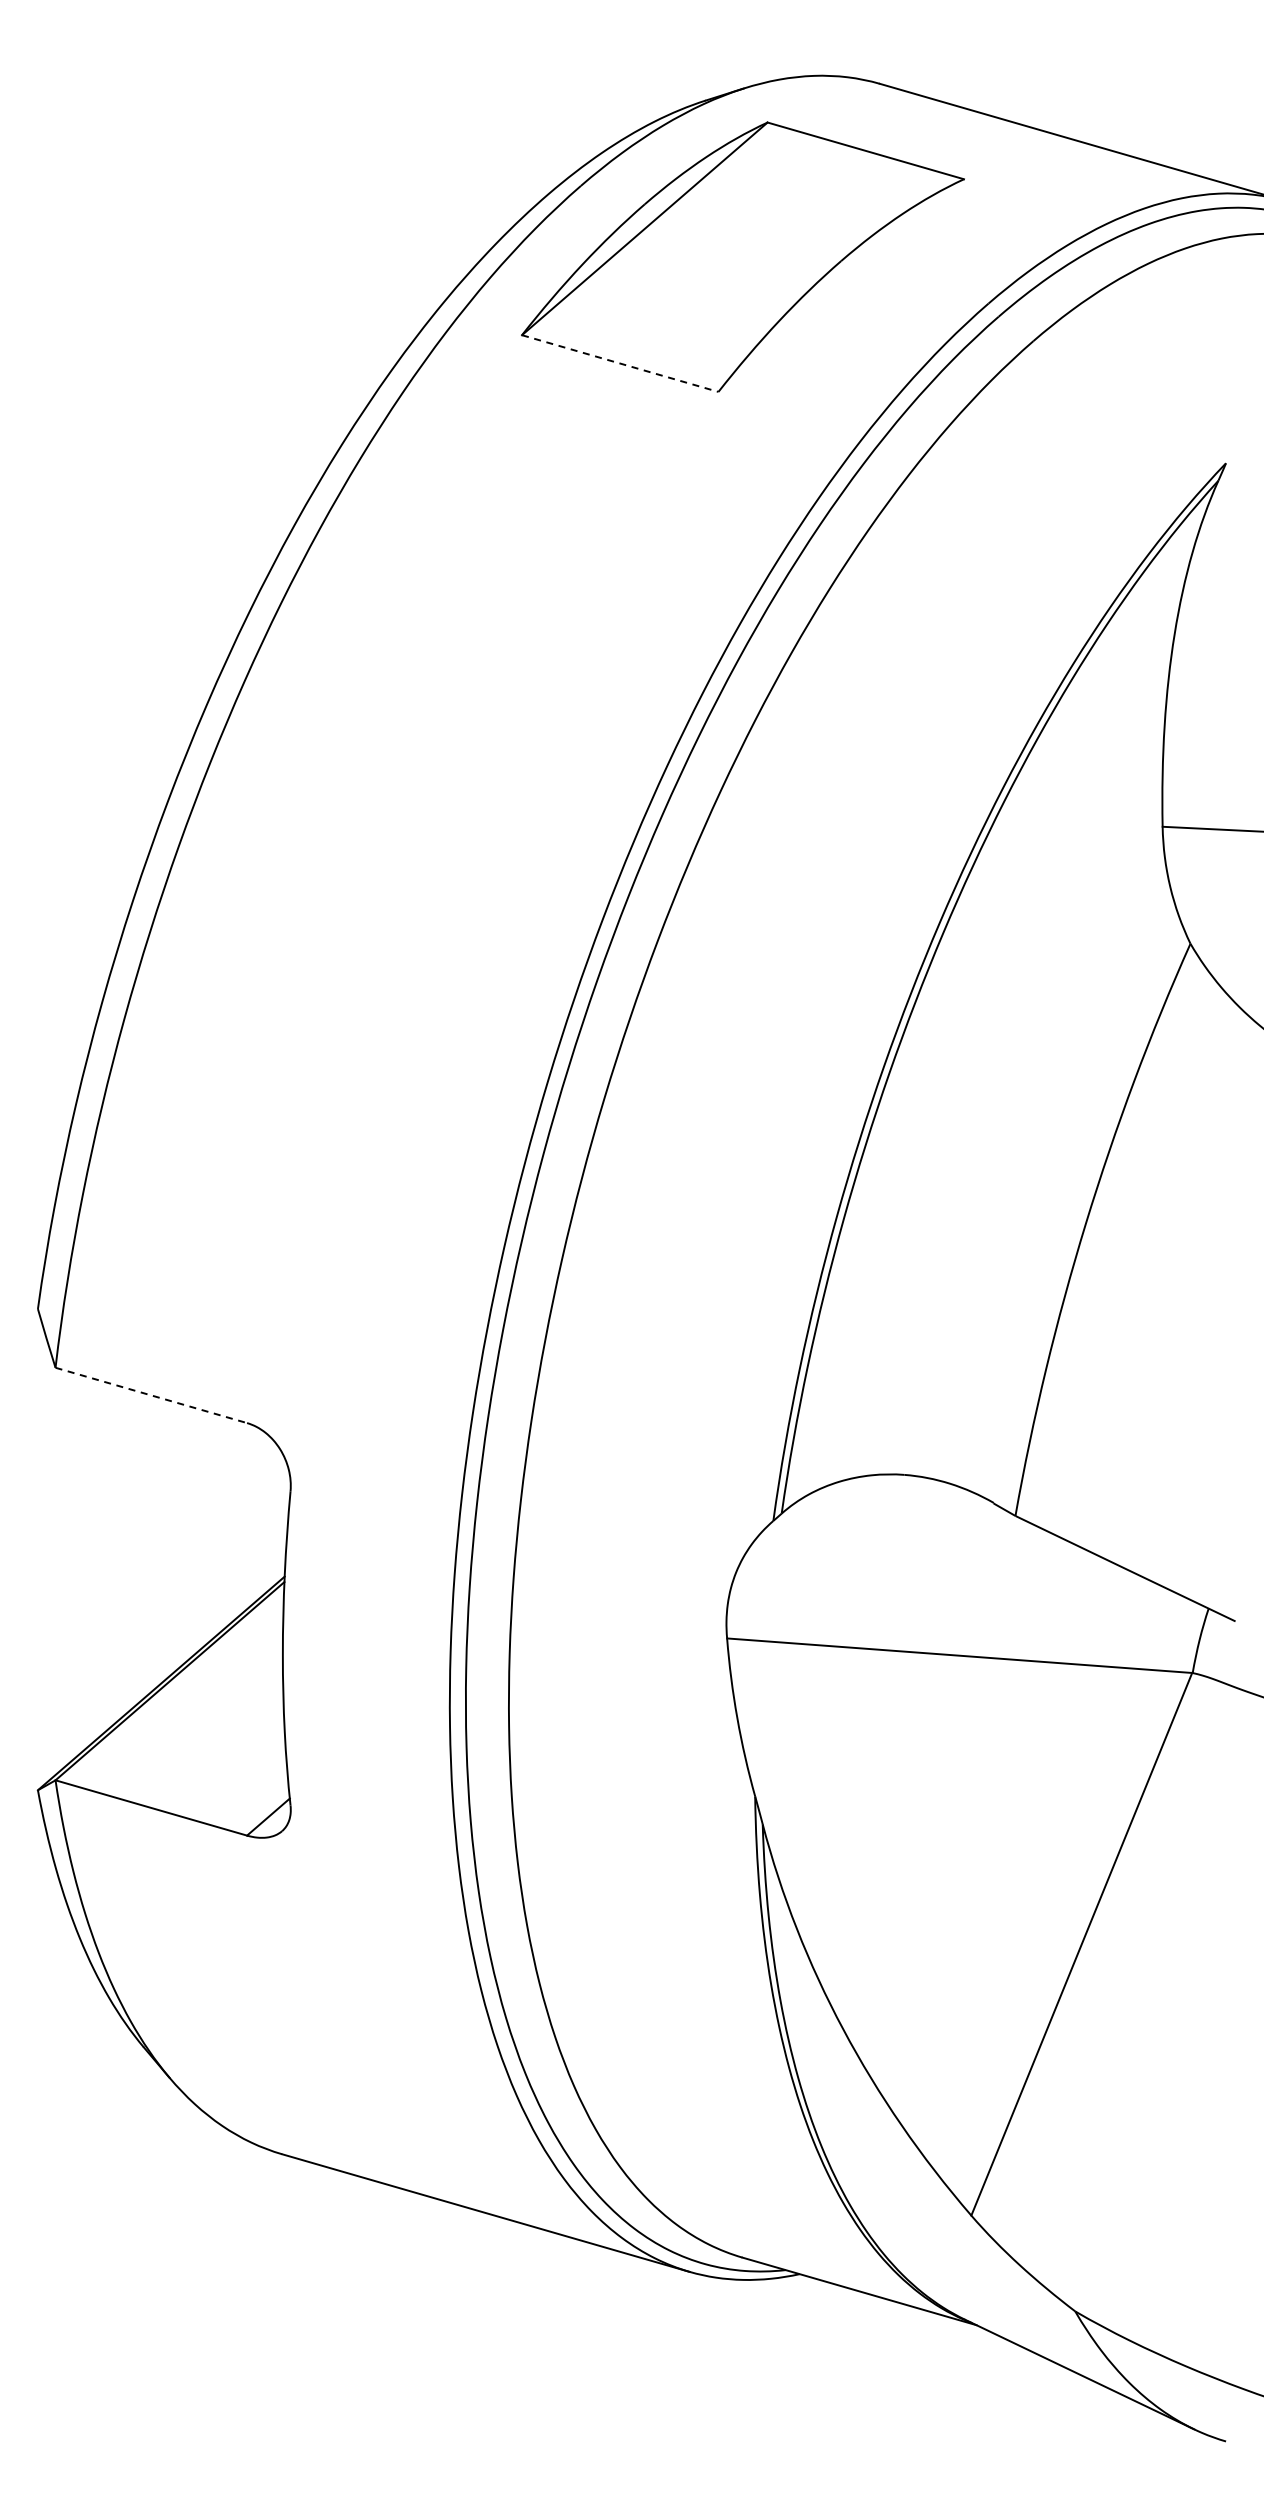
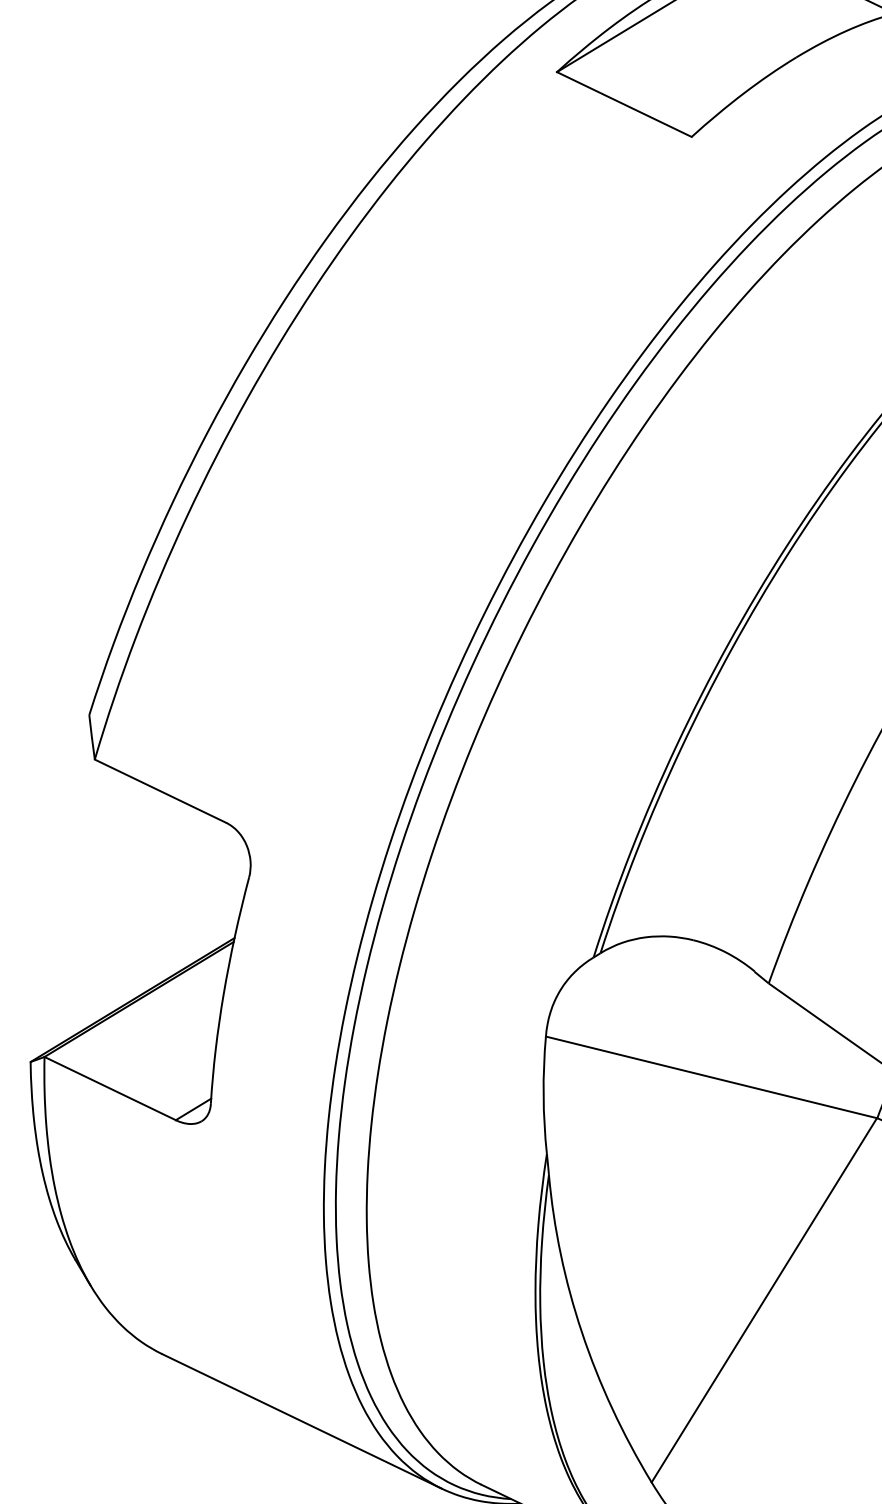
line: (620, 363) -> (624, 104), dashed -> solid
line: (151, 1395) -> (160, 791), dashed -> solid

